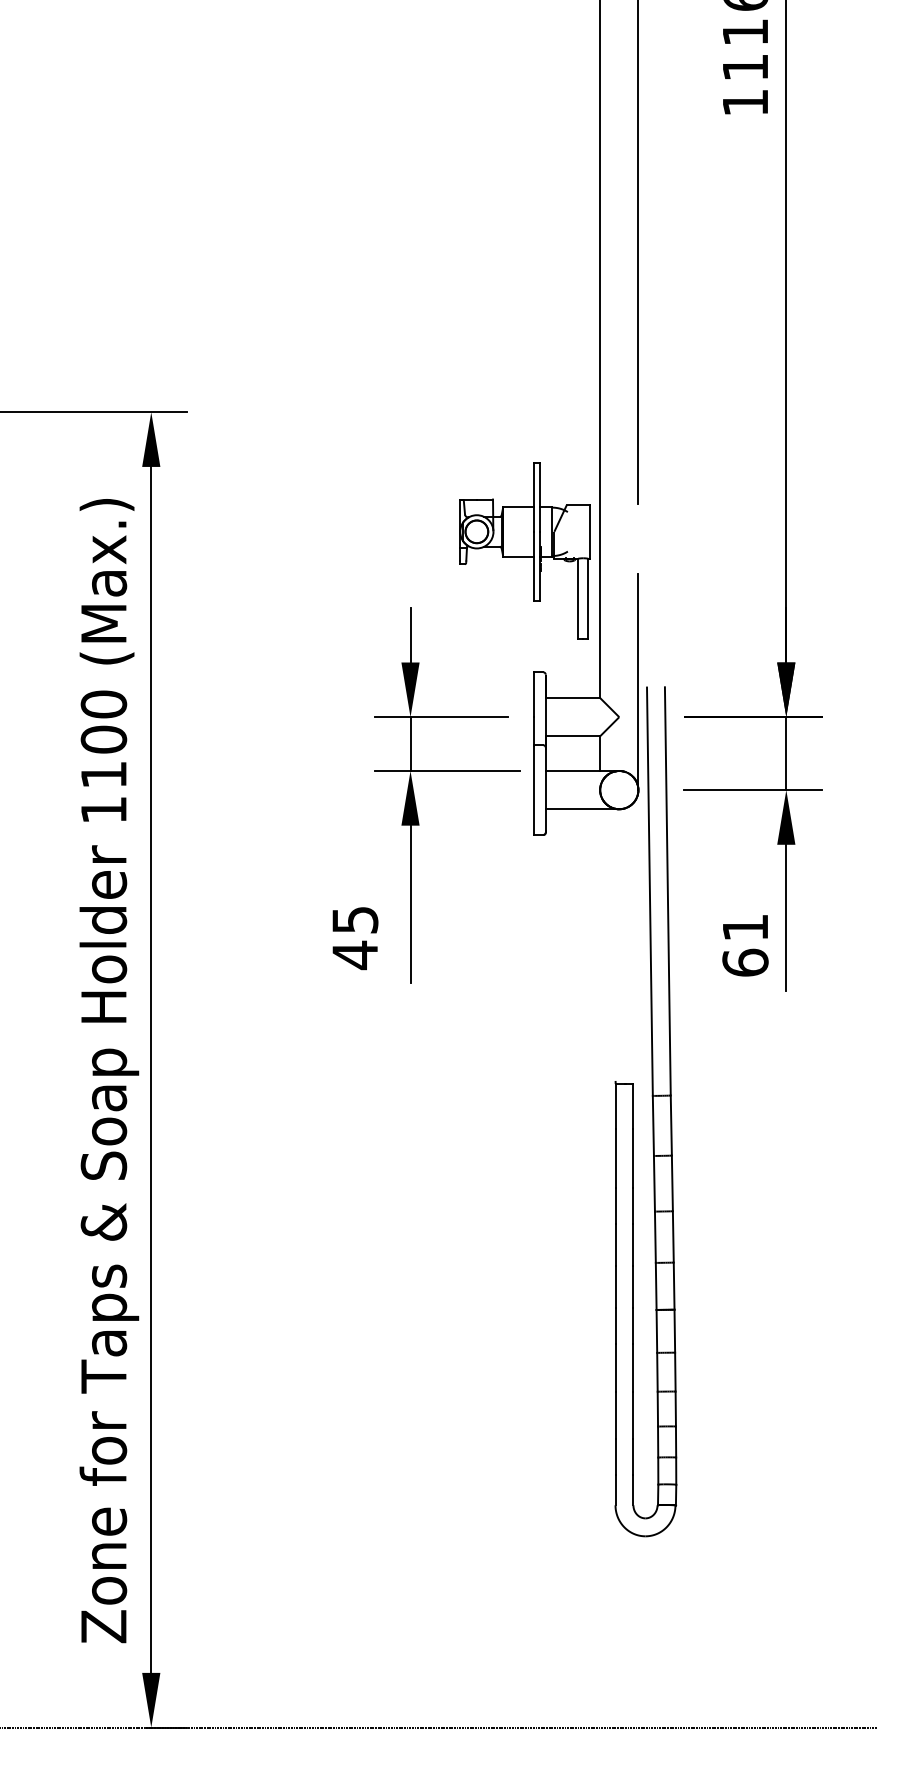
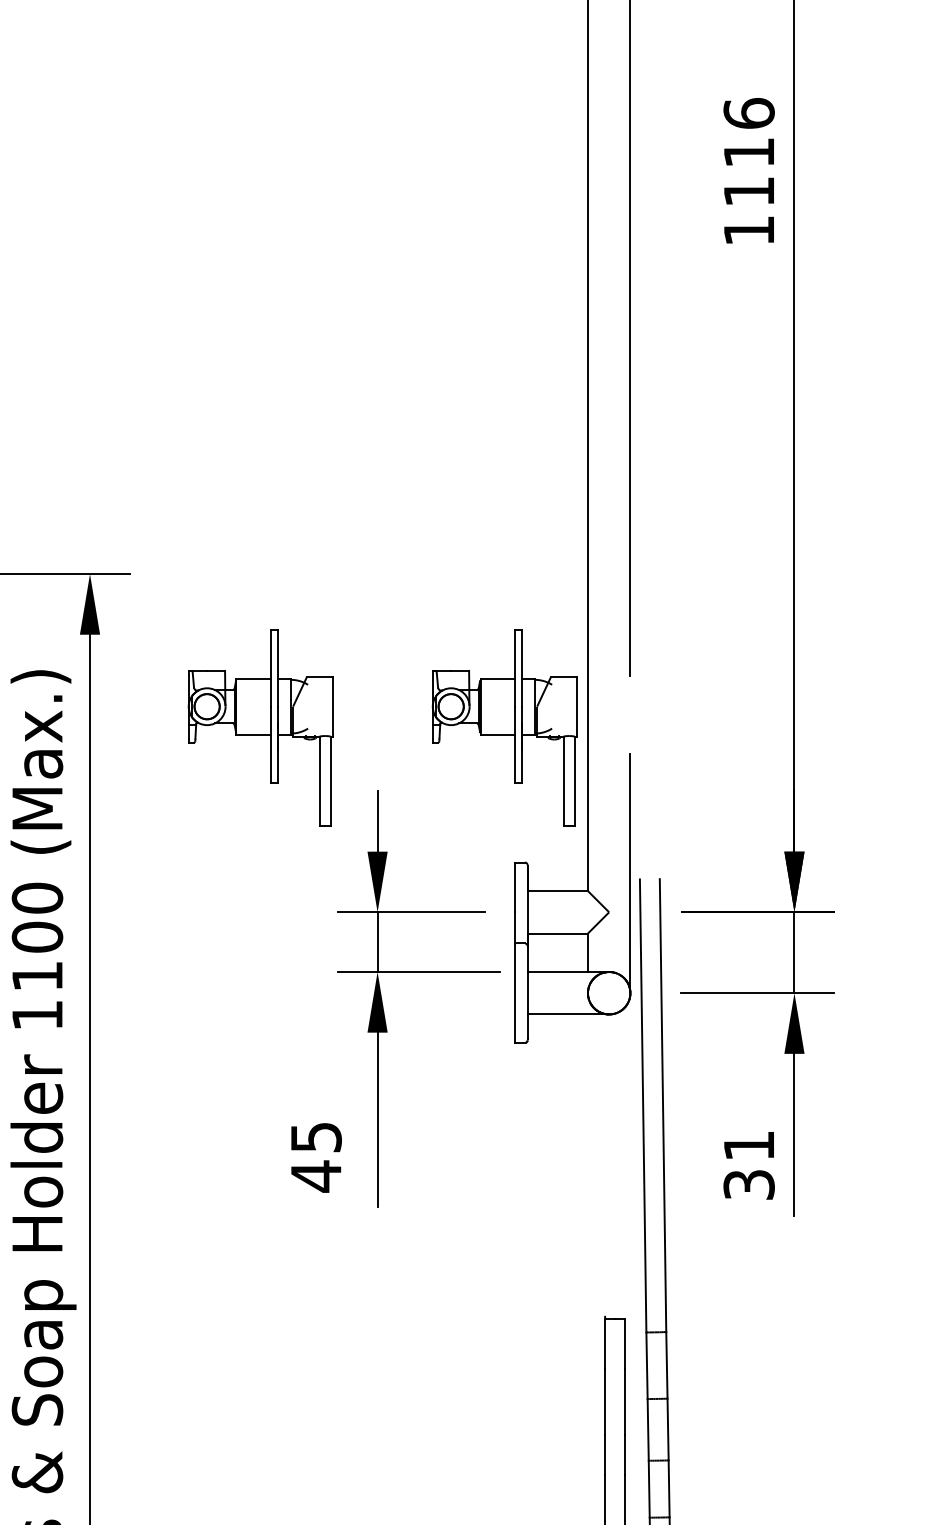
part: (304, 550) -> (259, 727), added
text: (745, 962) -> (749, 1184), 61 -> 31

